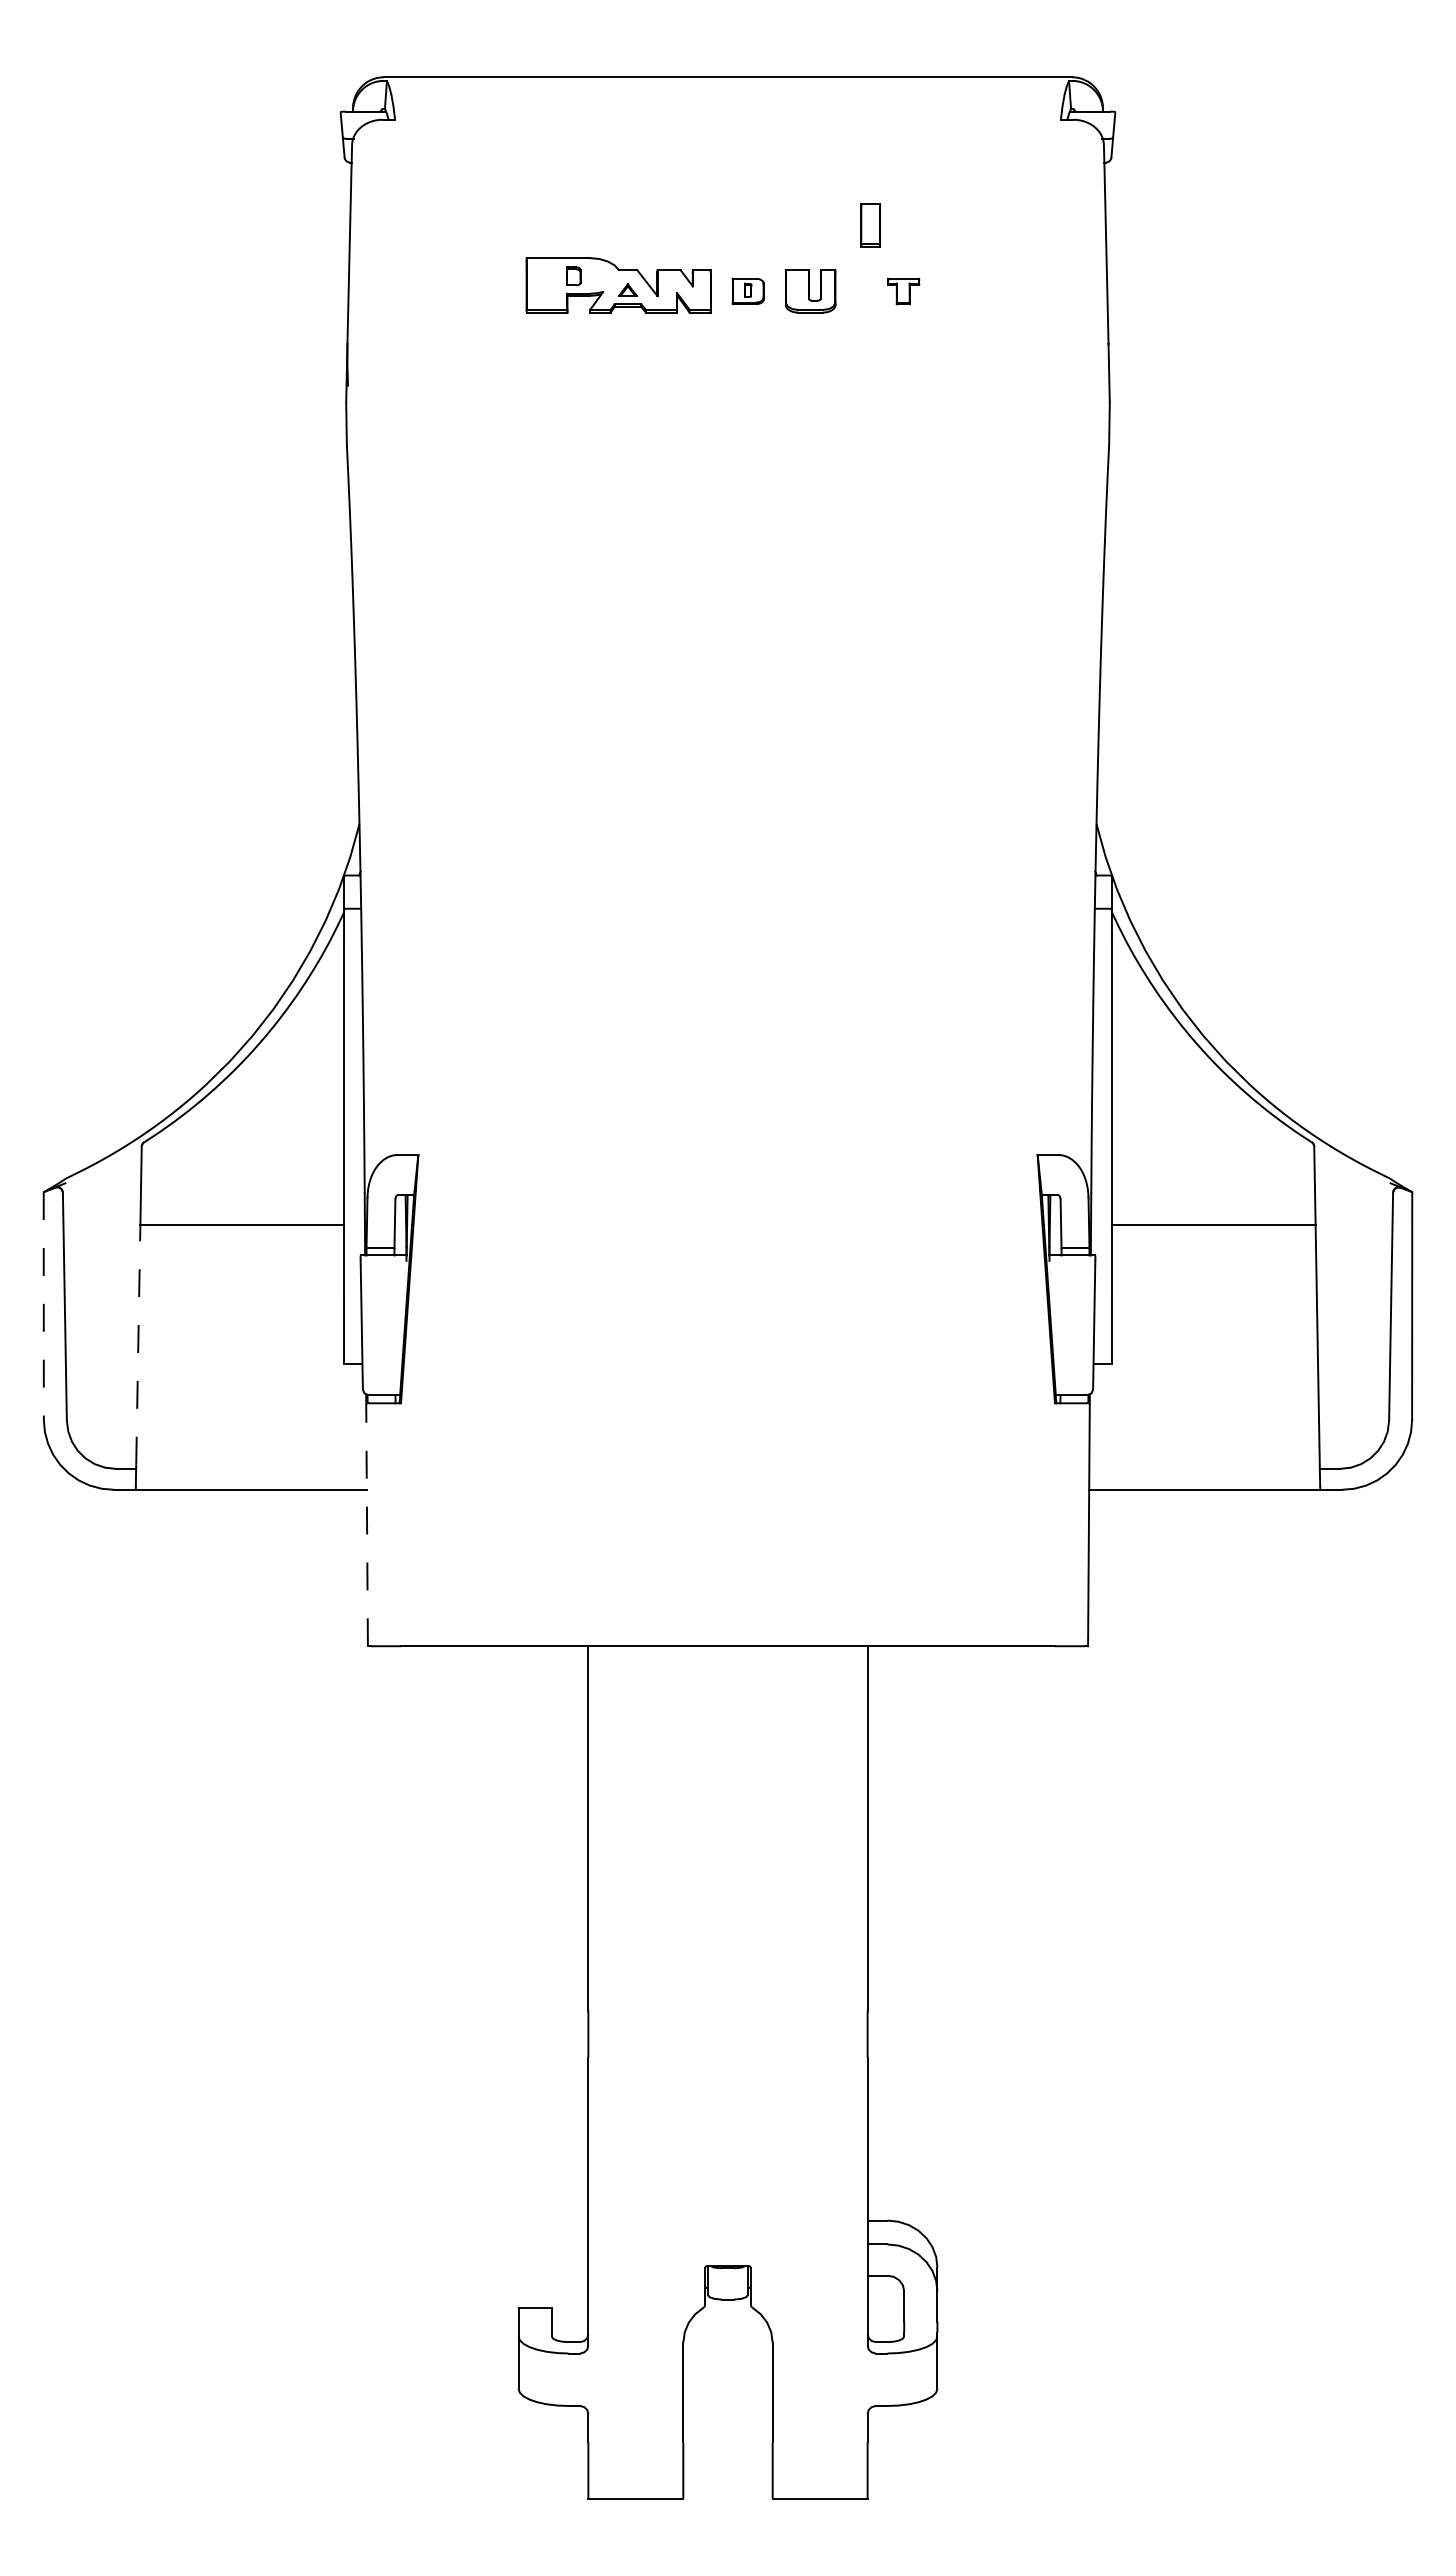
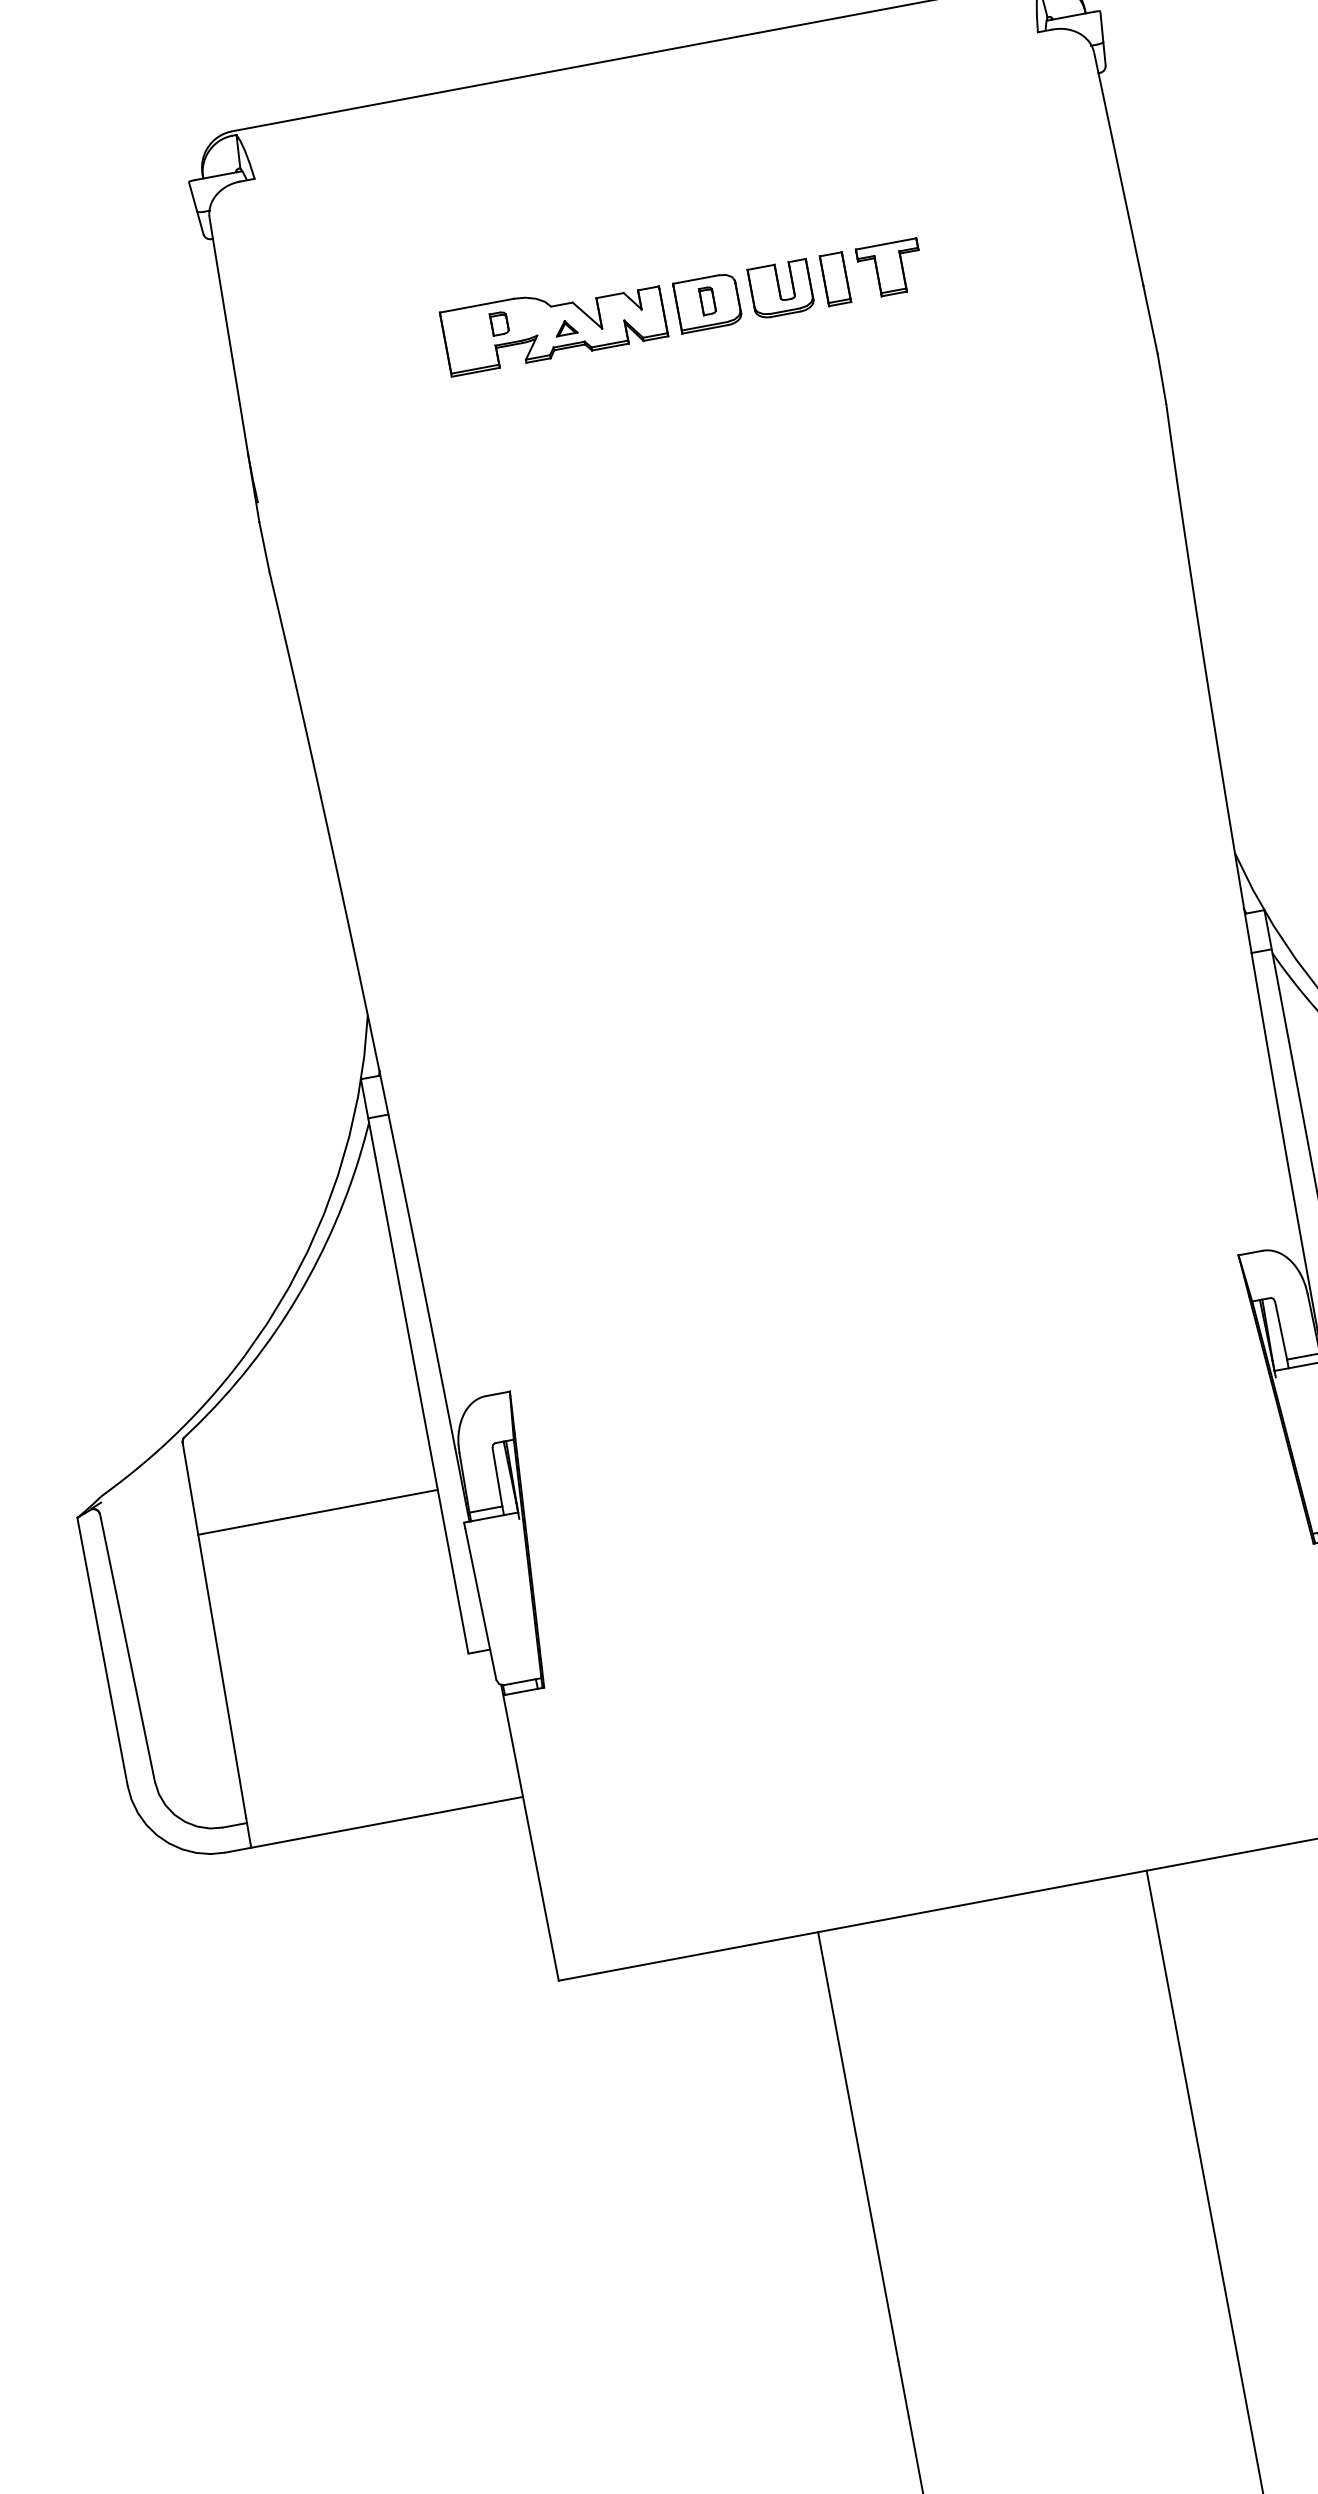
part: (870, 225) -> (835, 279), moved
part: (747, 291) -> (707, 303), size x1.67
part: (903, 291) -> (890, 268), size x1.67
line: (43, 1306) -> (102, 1652), dashed -> solid
line: (138, 1344) -> (222, 1676), dashed -> solid
line: (367, 1520) -> (530, 1832), dashed -> solid

